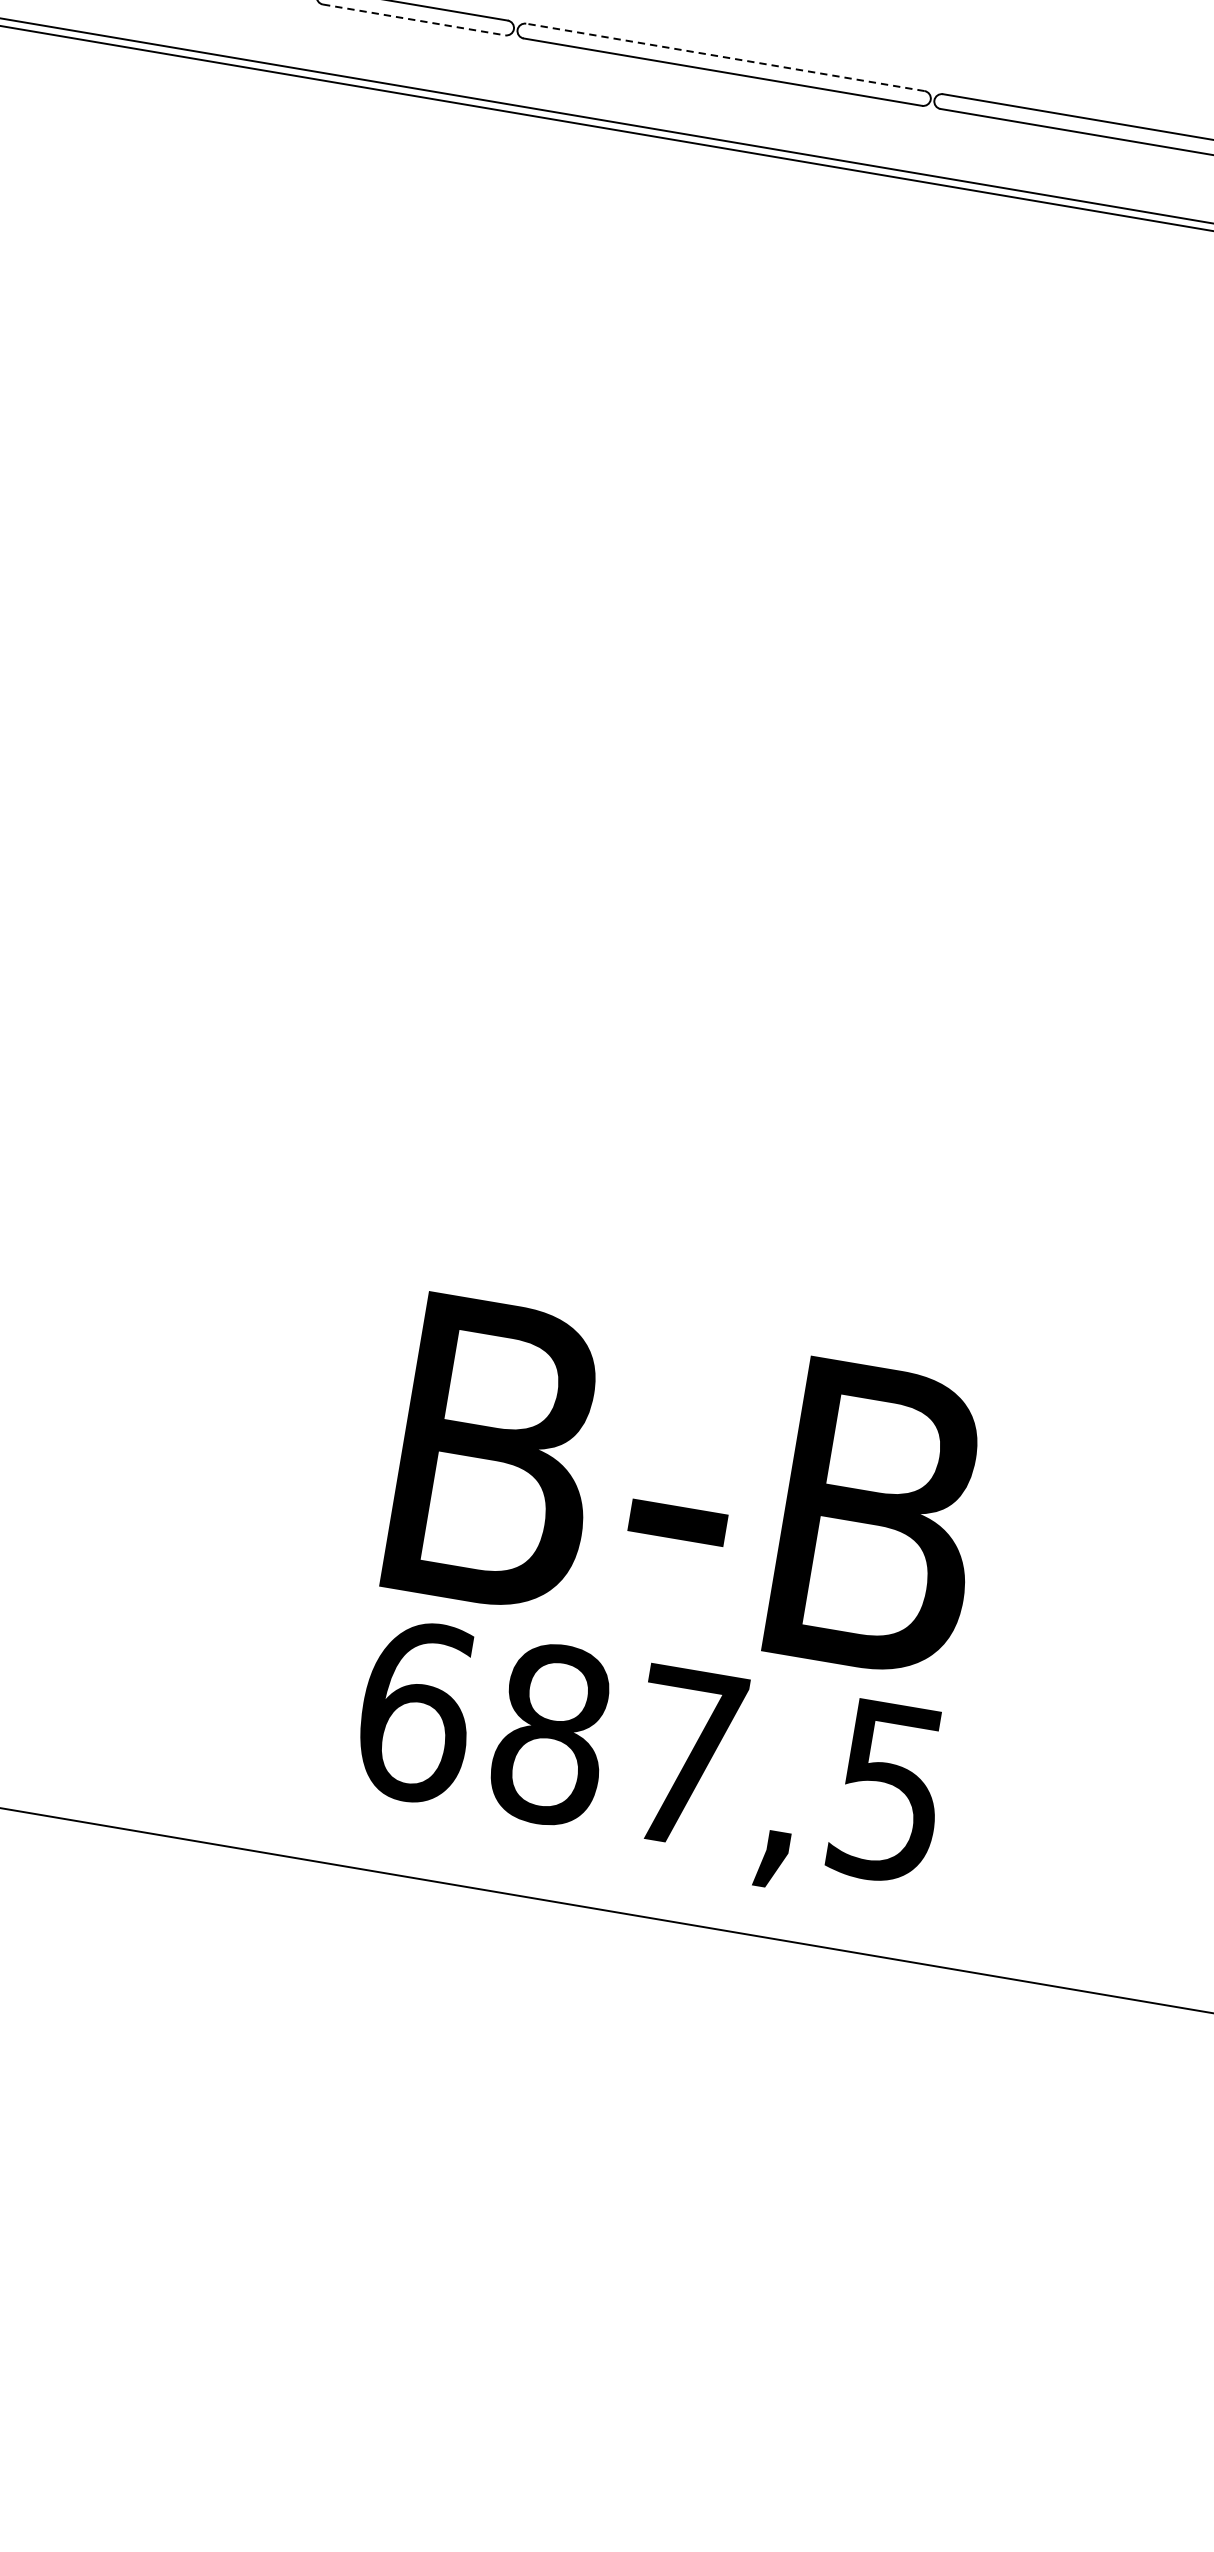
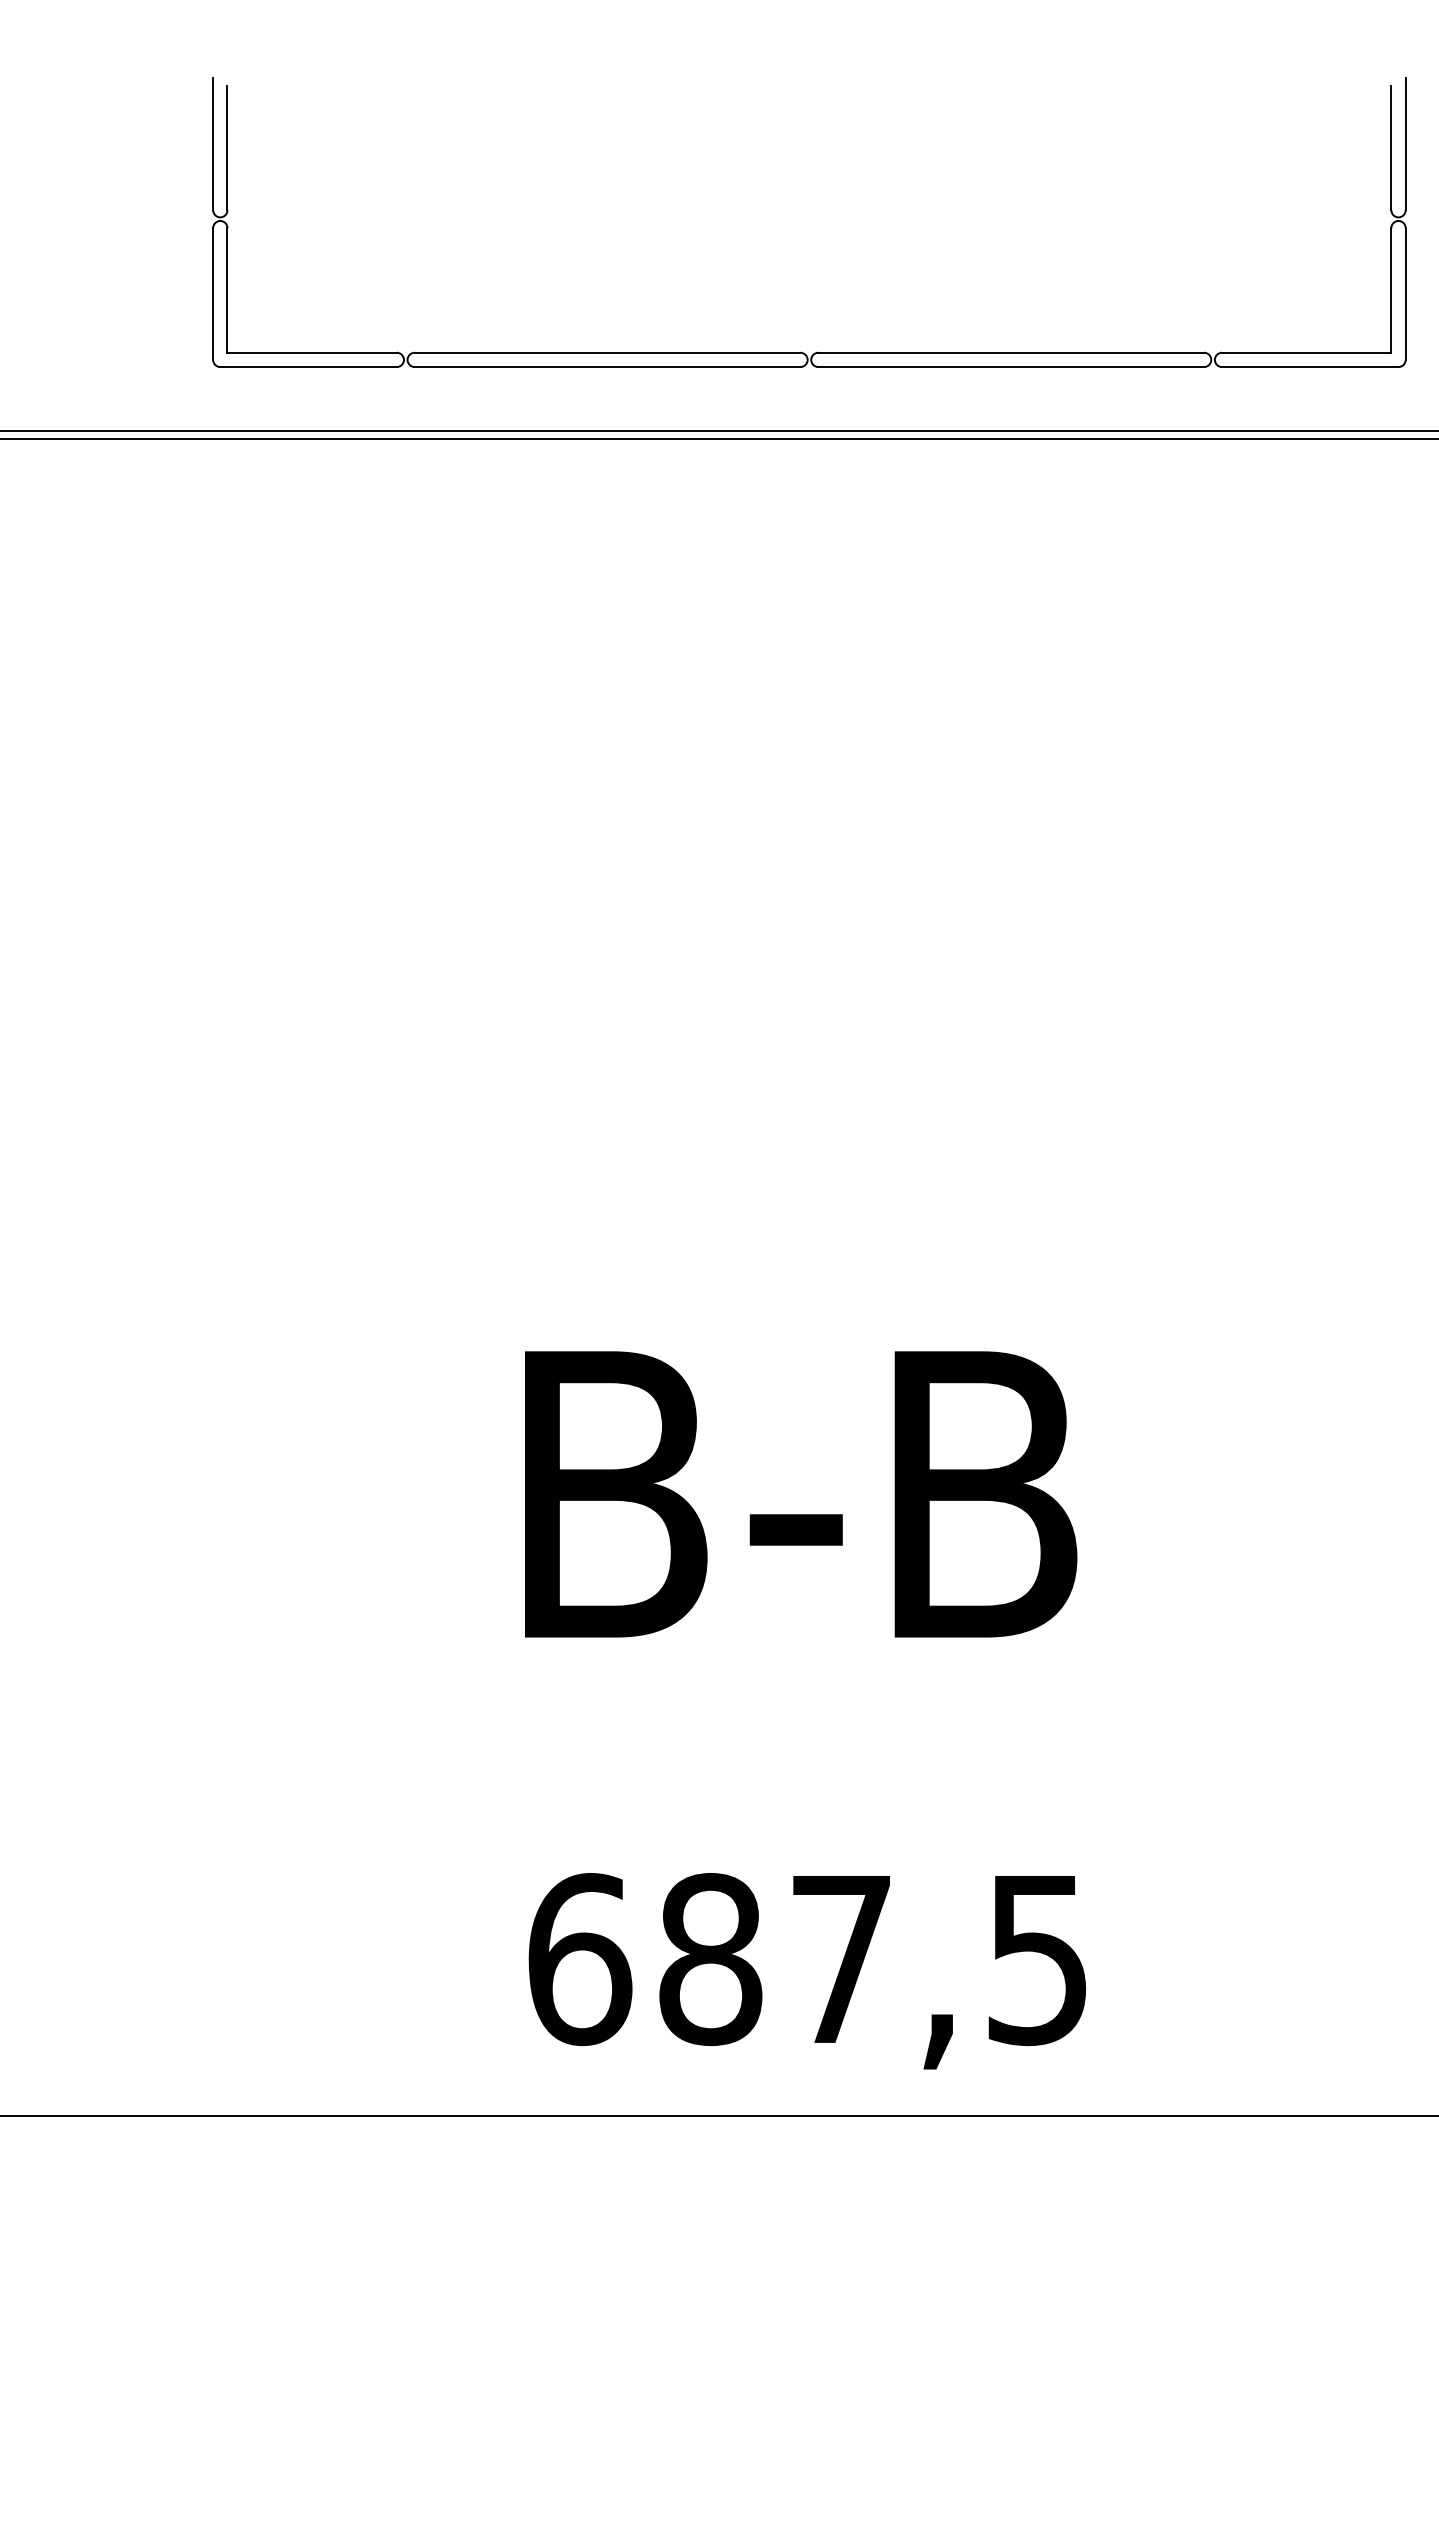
line: (415, 20) -> (309, 367), dashed -> solid
line: (725, 57) -> (607, 352), dashed -> solid
text: (689, 1487) -> (801, 1494), moved

